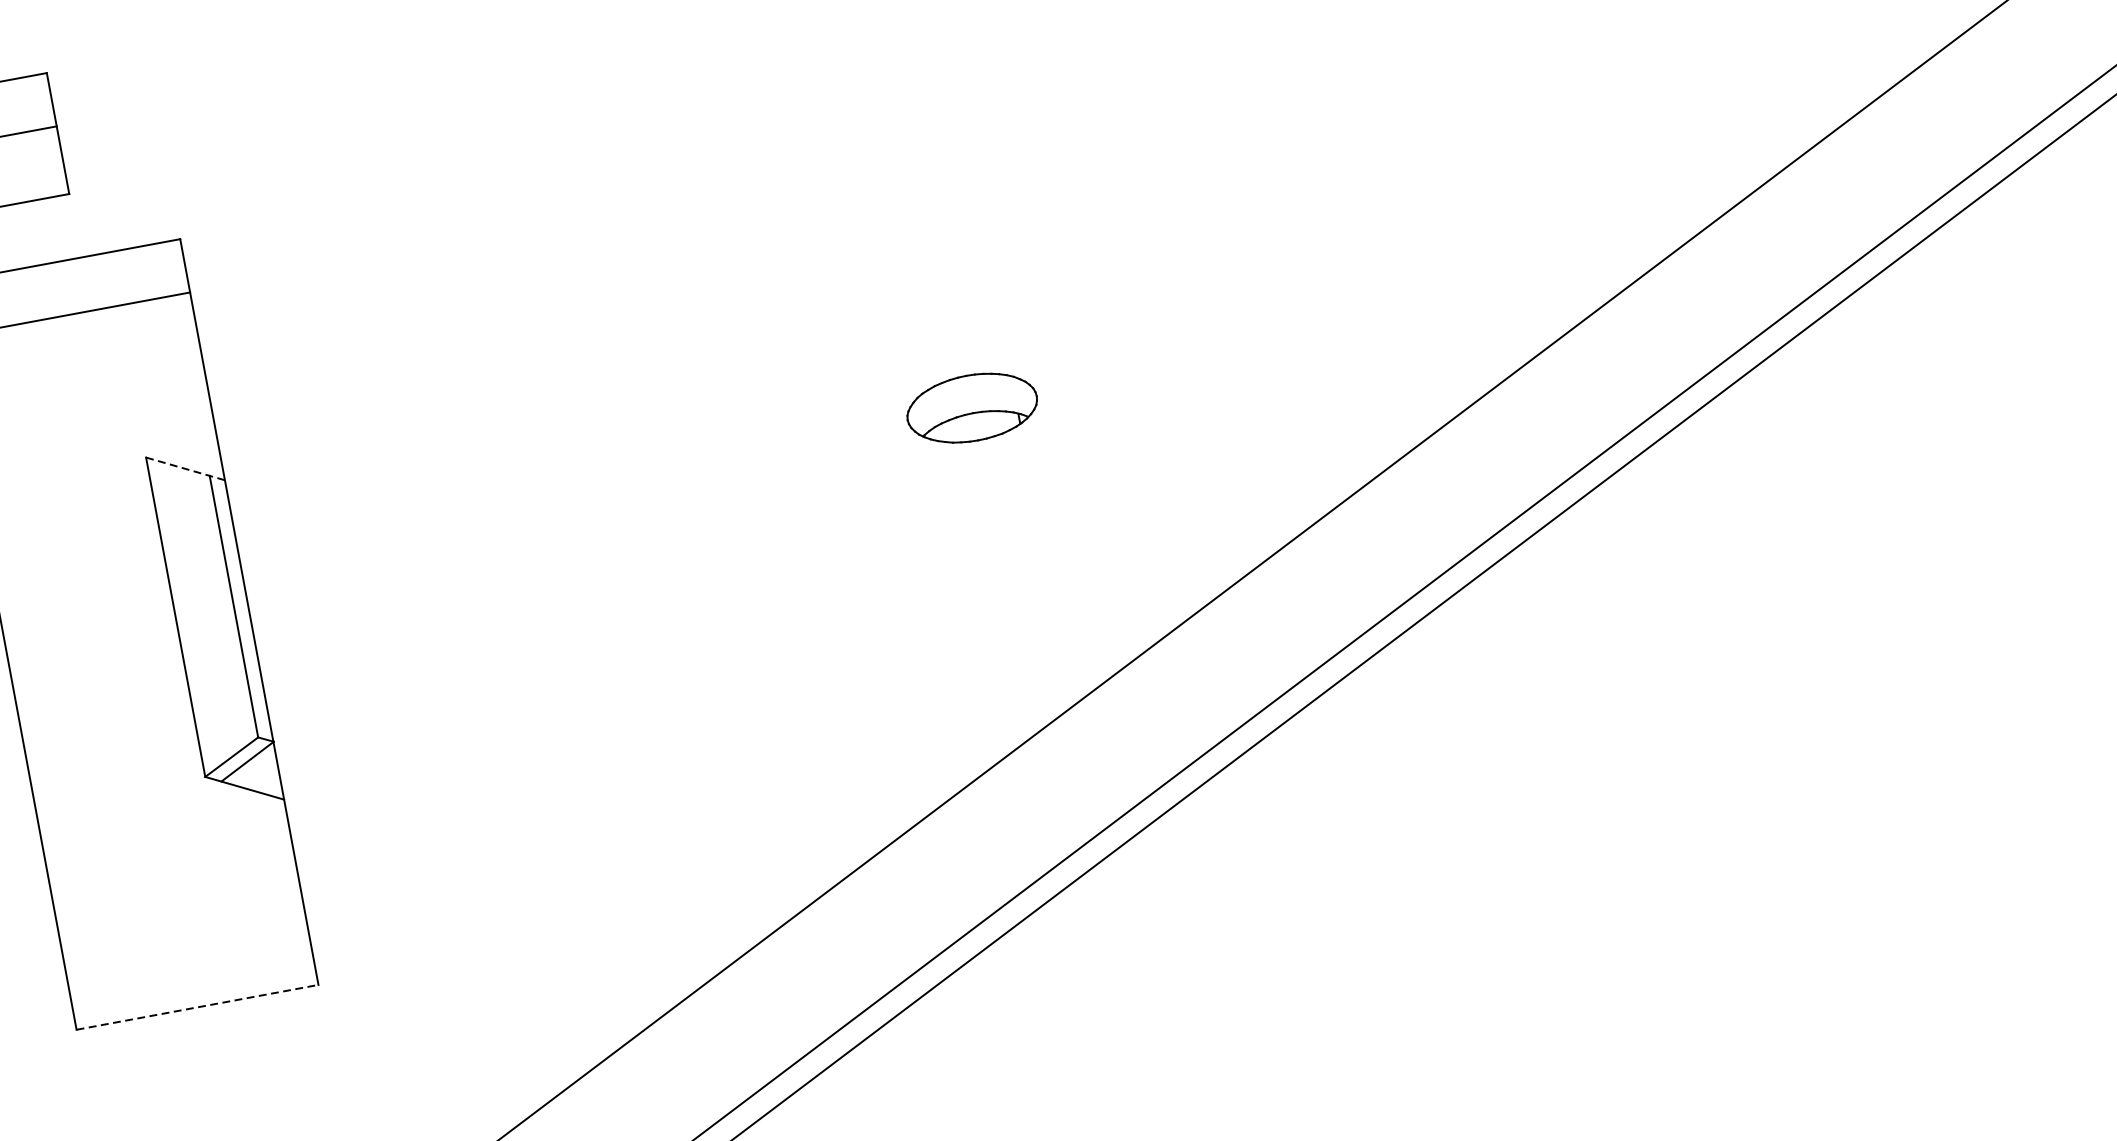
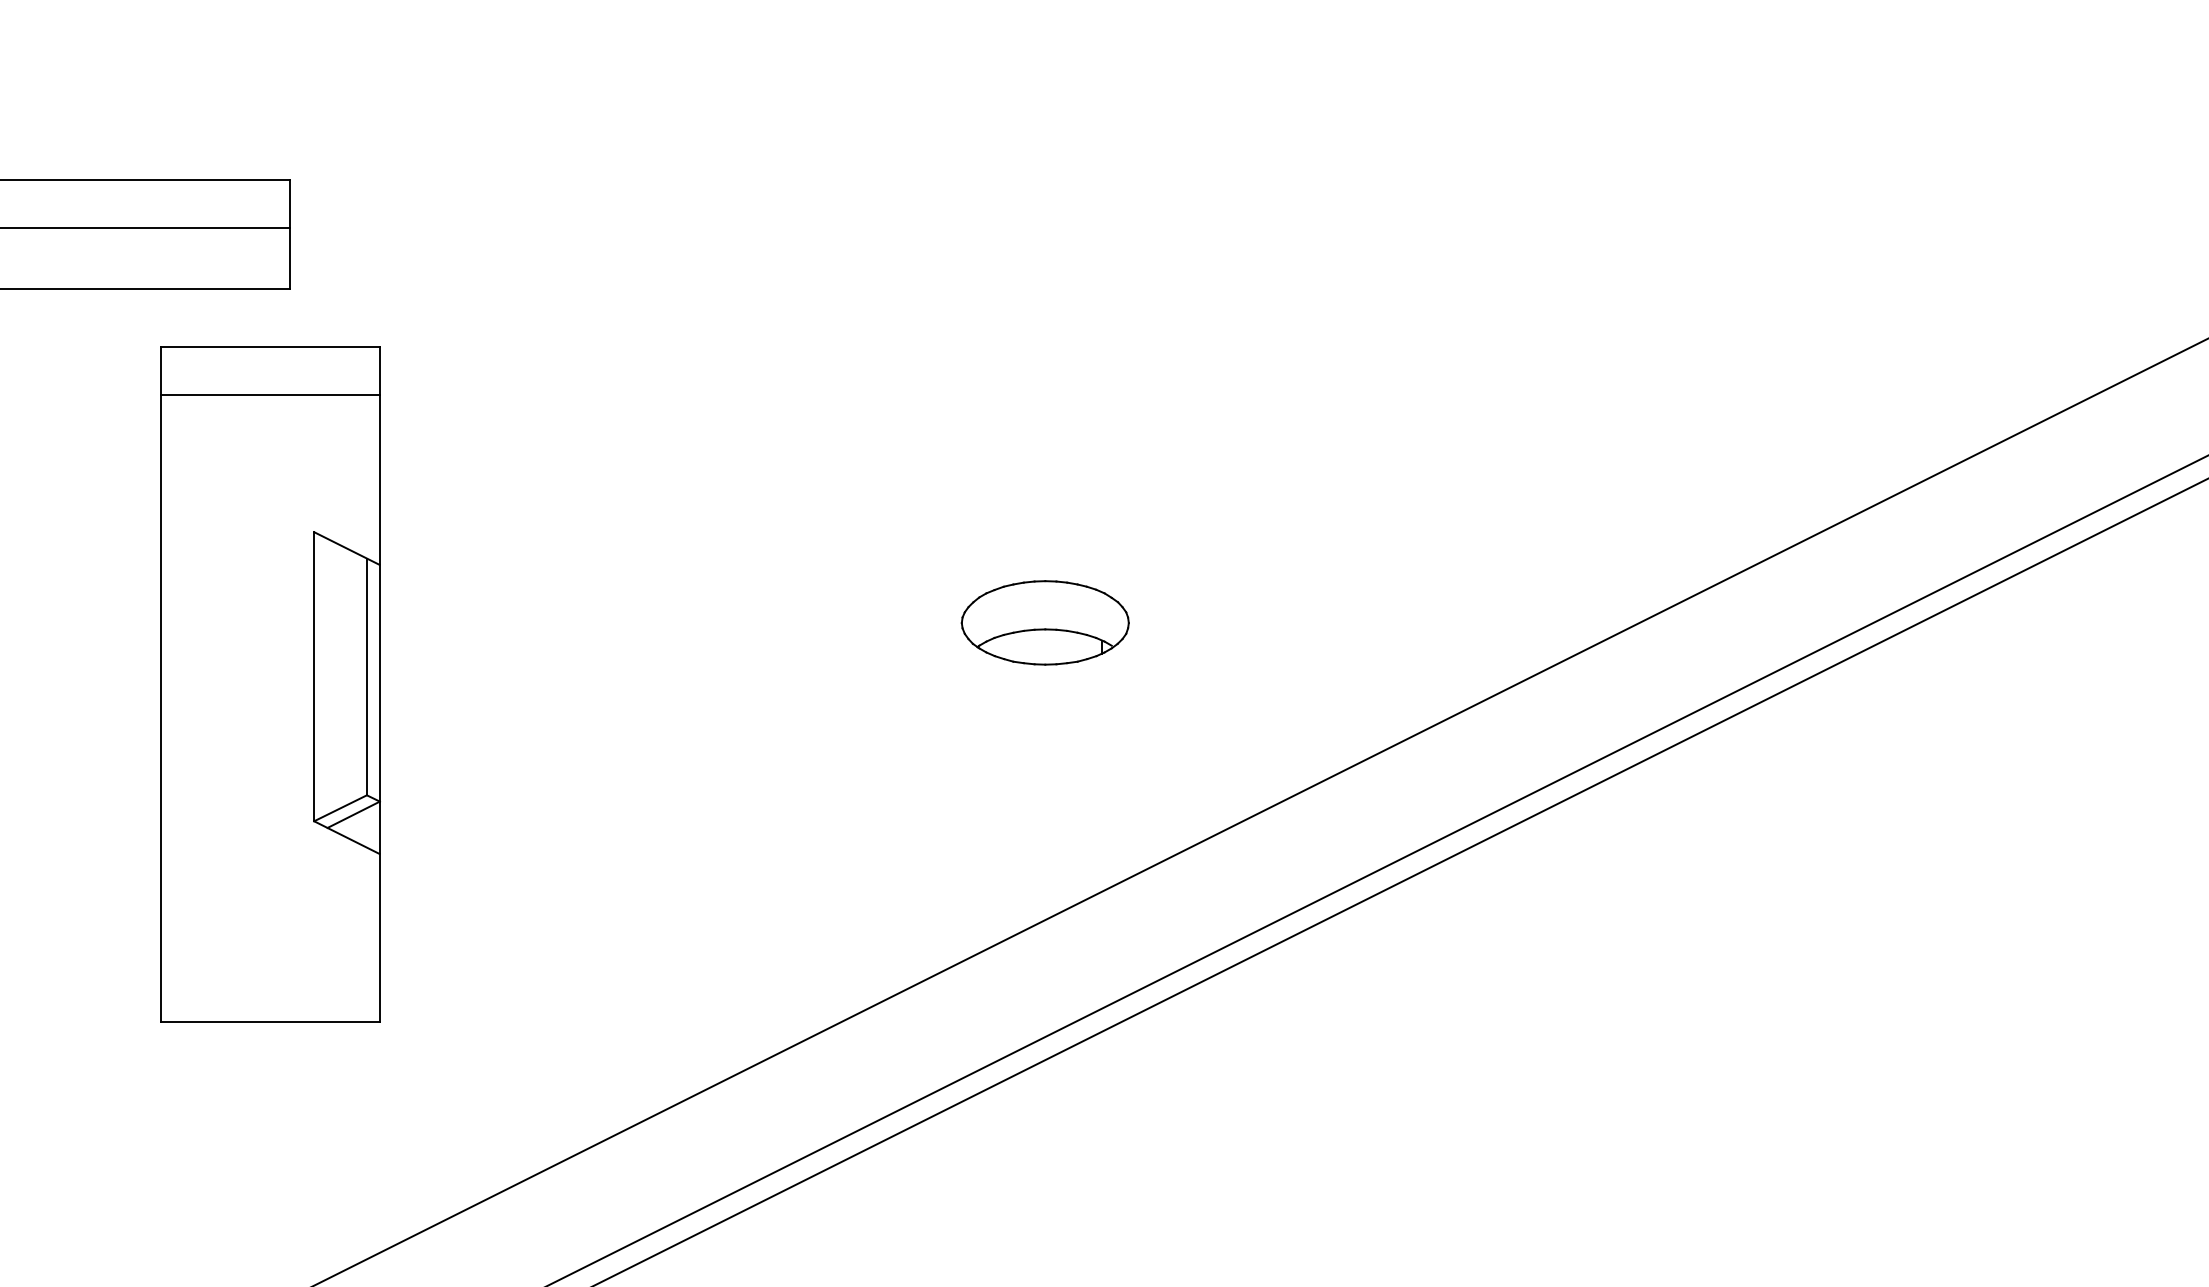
part: (971, 407) -> (1044, 622), size x1.43
line: (185, 468) -> (346, 548), dashed -> solid
line: (197, 1007) -> (270, 1021), dashed -> solid

